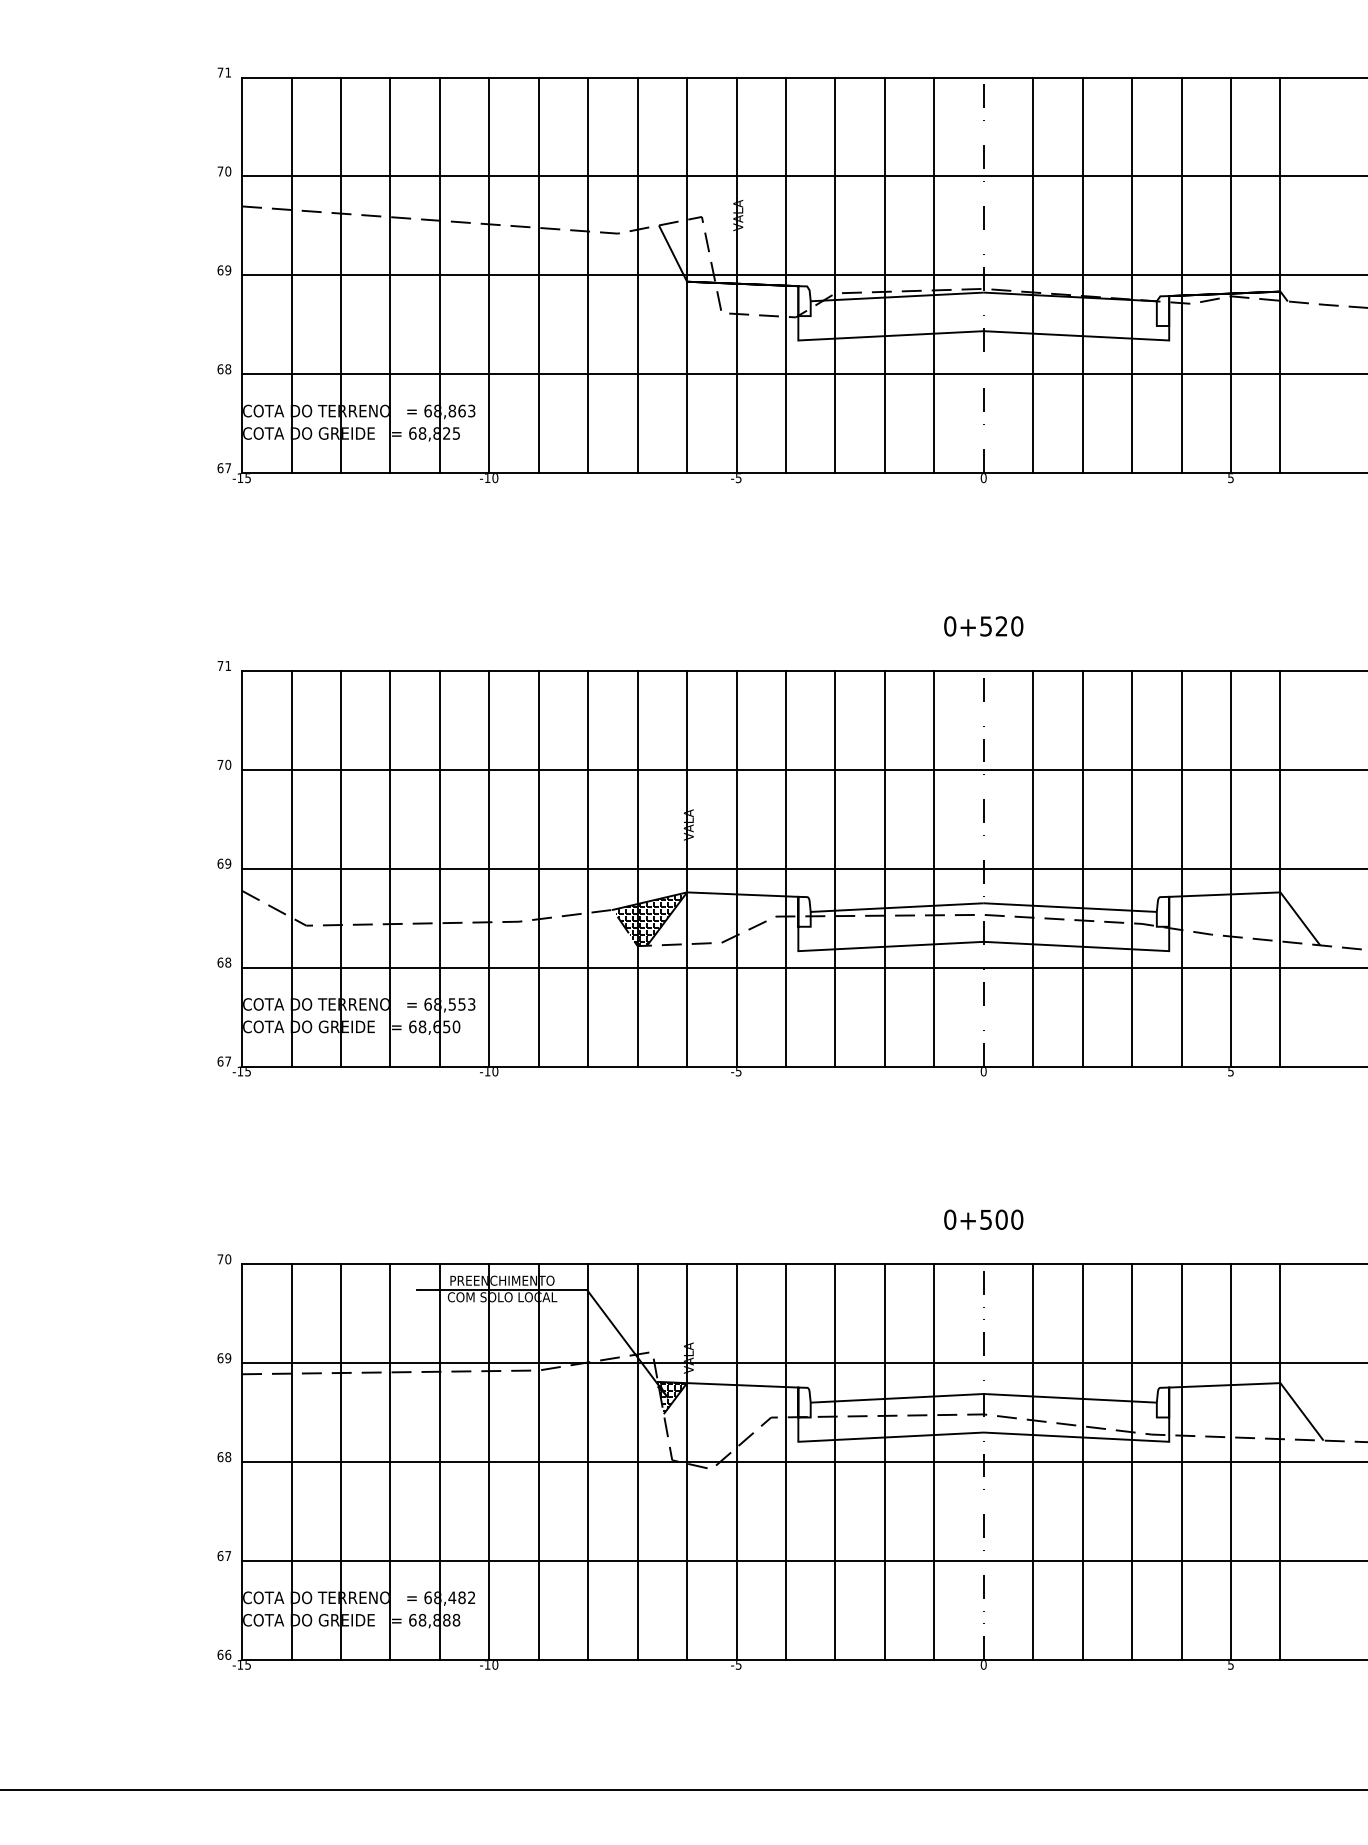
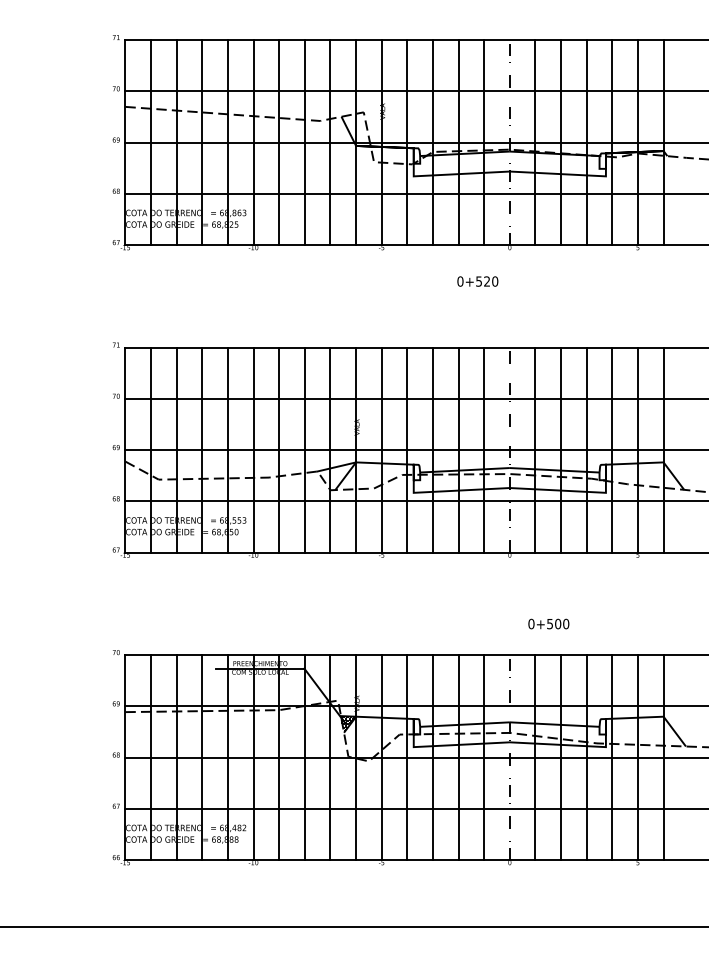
text: (983, 626) -> (477, 281), moved
hatch: (651, 919) -> (337, 476), removed
text: (983, 1218) -> (548, 623), moved

